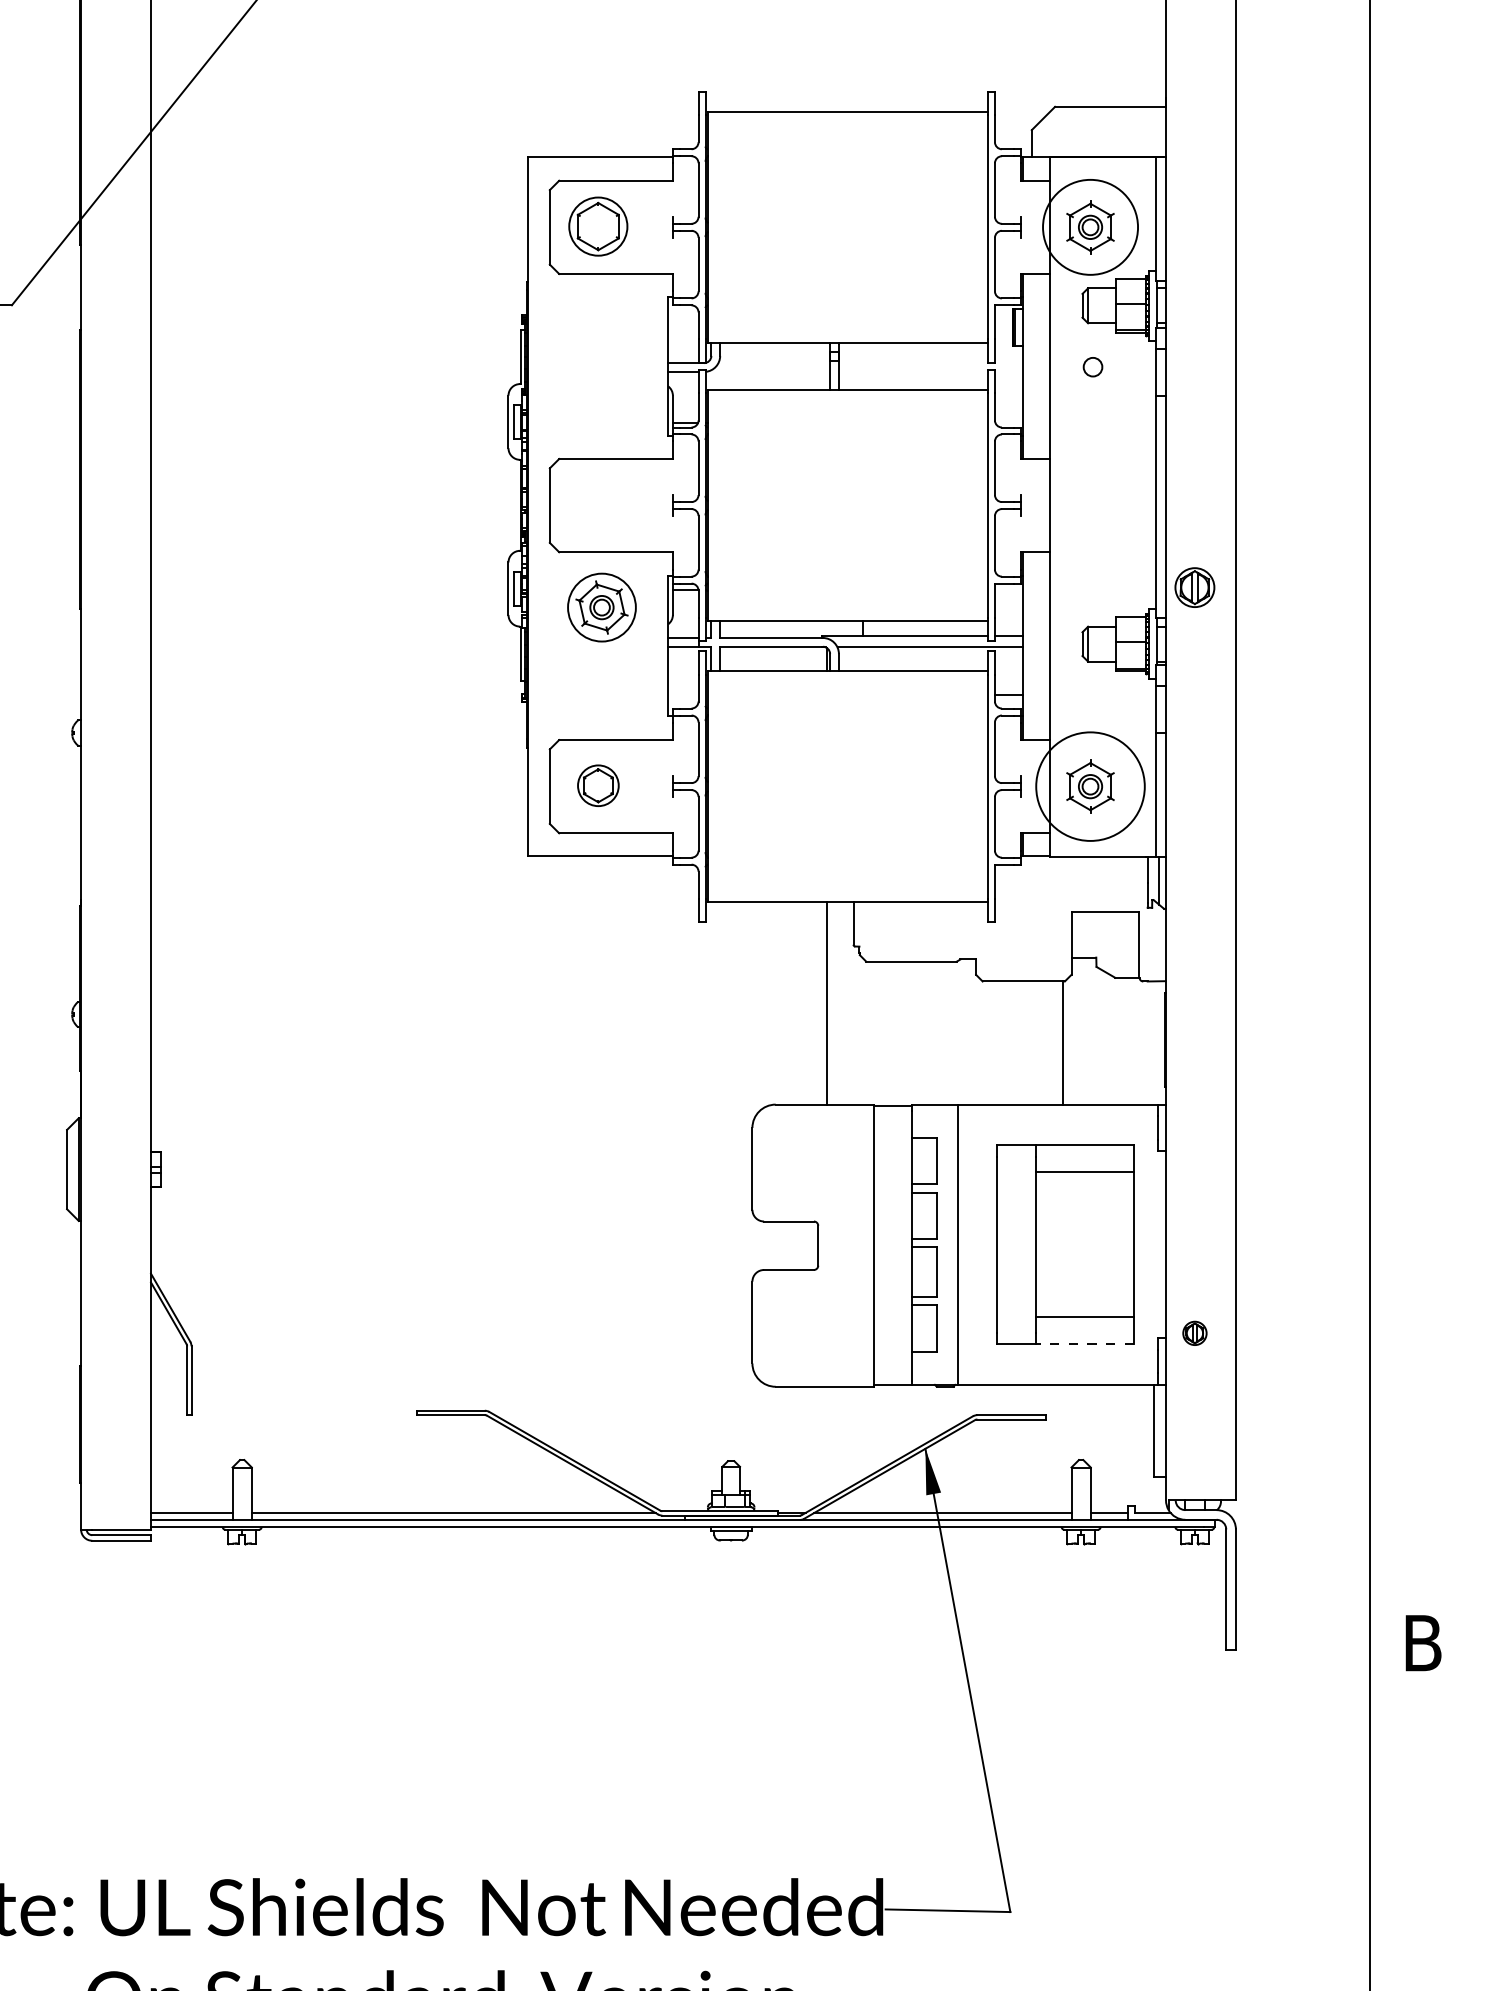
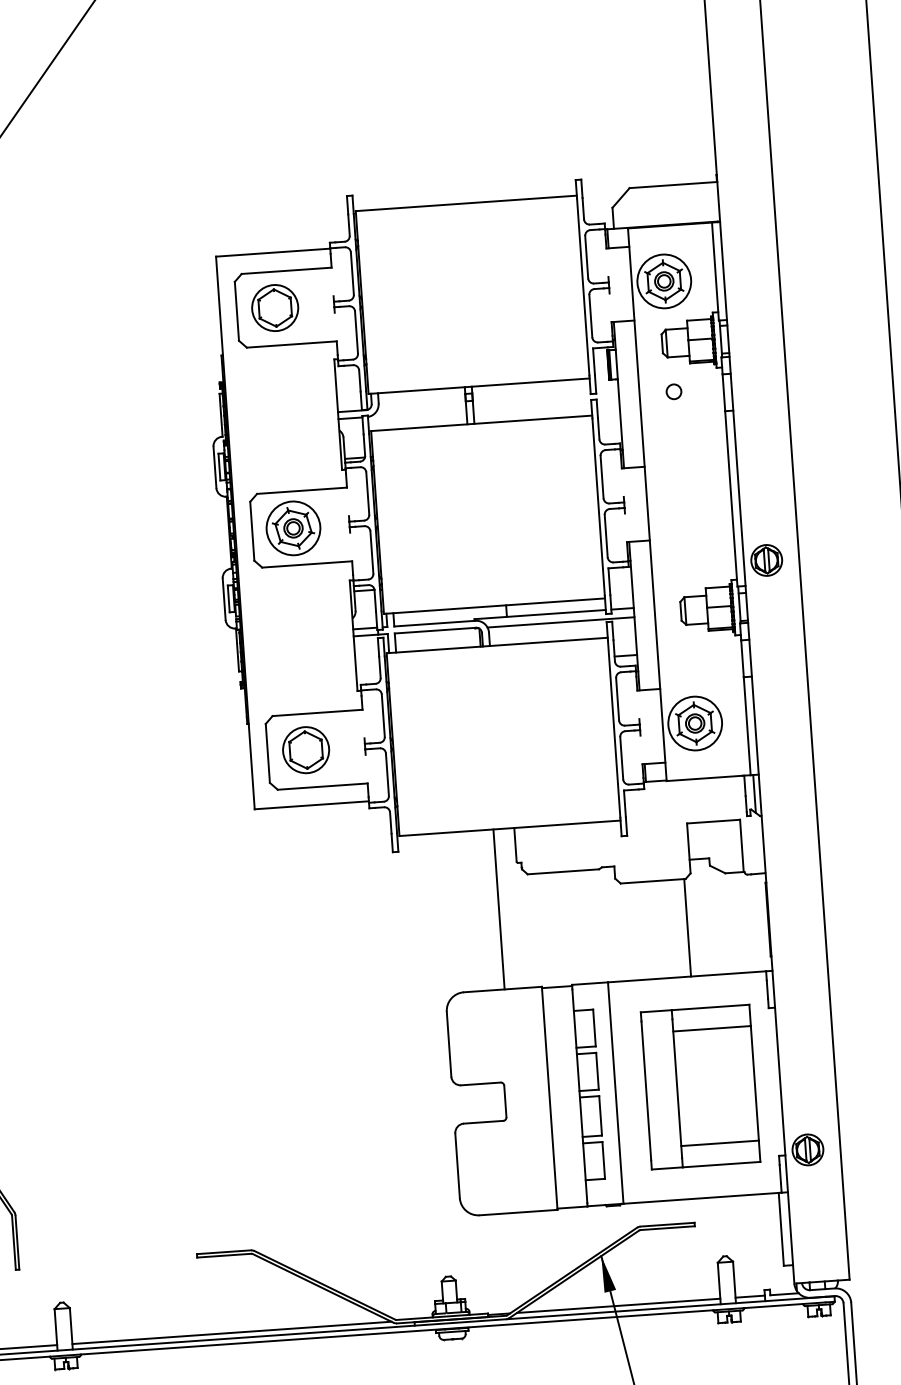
circle: (1090, 227) -> (664, 281), size x0.71
part: (601, 607) -> (293, 528), moved
part: (598, 785) -> (306, 749), size x1.43
circle: (1090, 786) -> (695, 723), size x0.62
part: (1194, 1333) -> (807, 1150), size x1.67
line: (1084, 1344) -> (721, 1164), dashed -> solid

